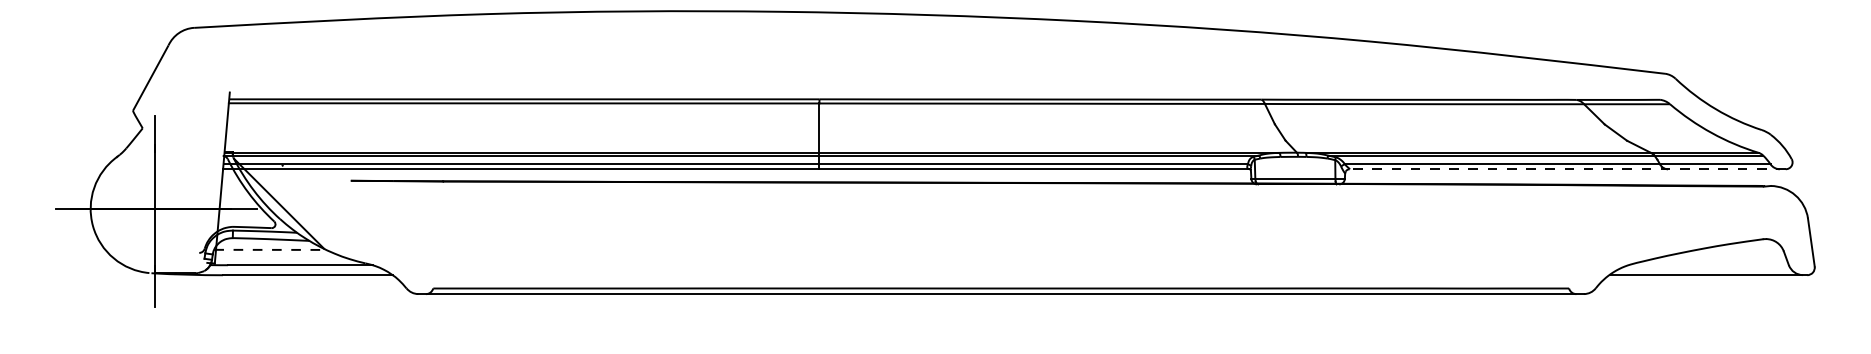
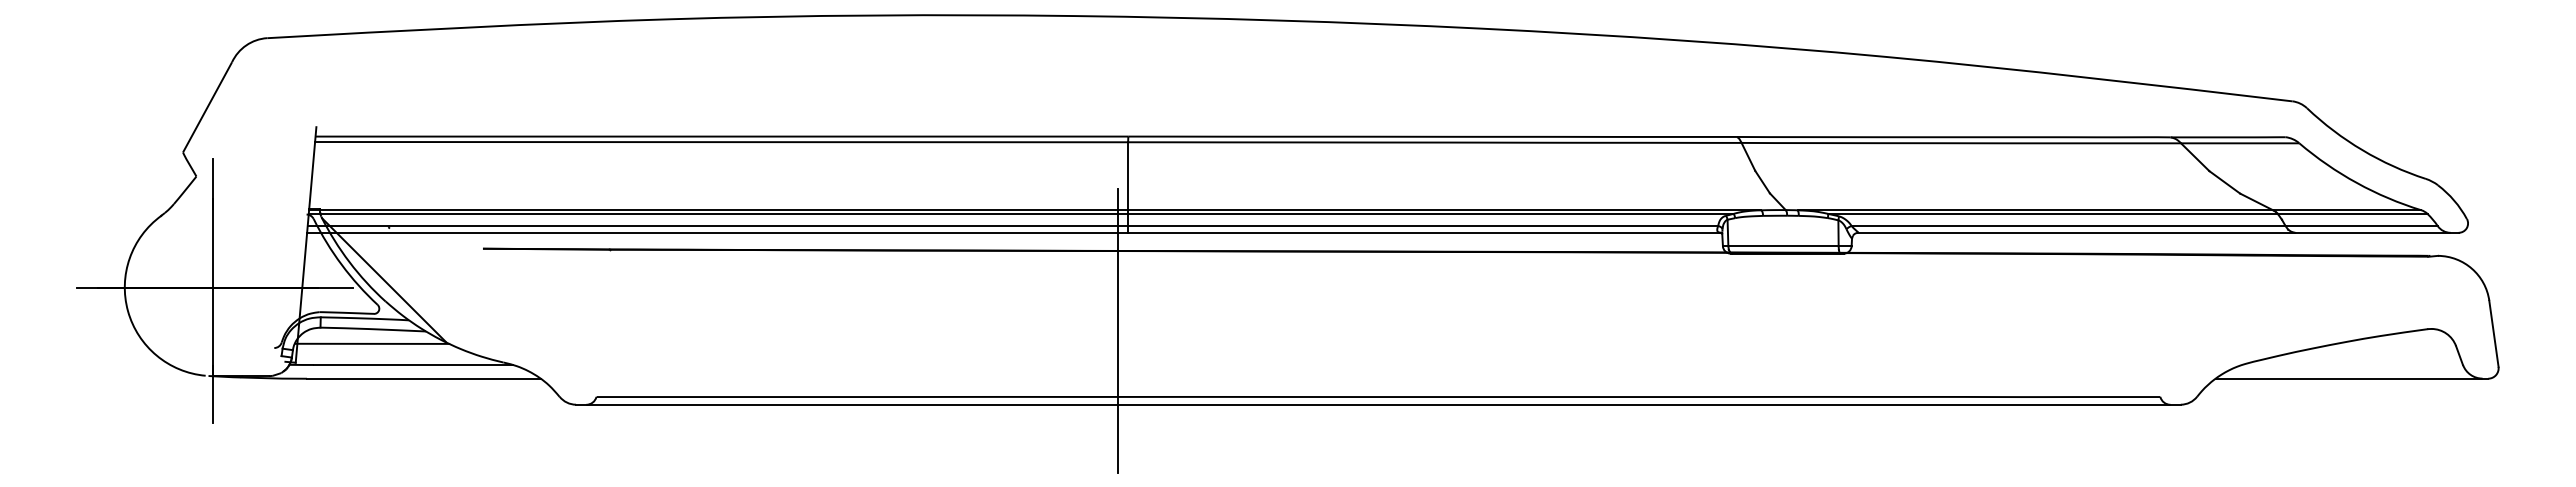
line: (1567, 169) -> (2157, 232), dashed -> solid
line: (811, 240) -> (1117, 330), added
line: (270, 249) -> (372, 343), dashed -> solid

